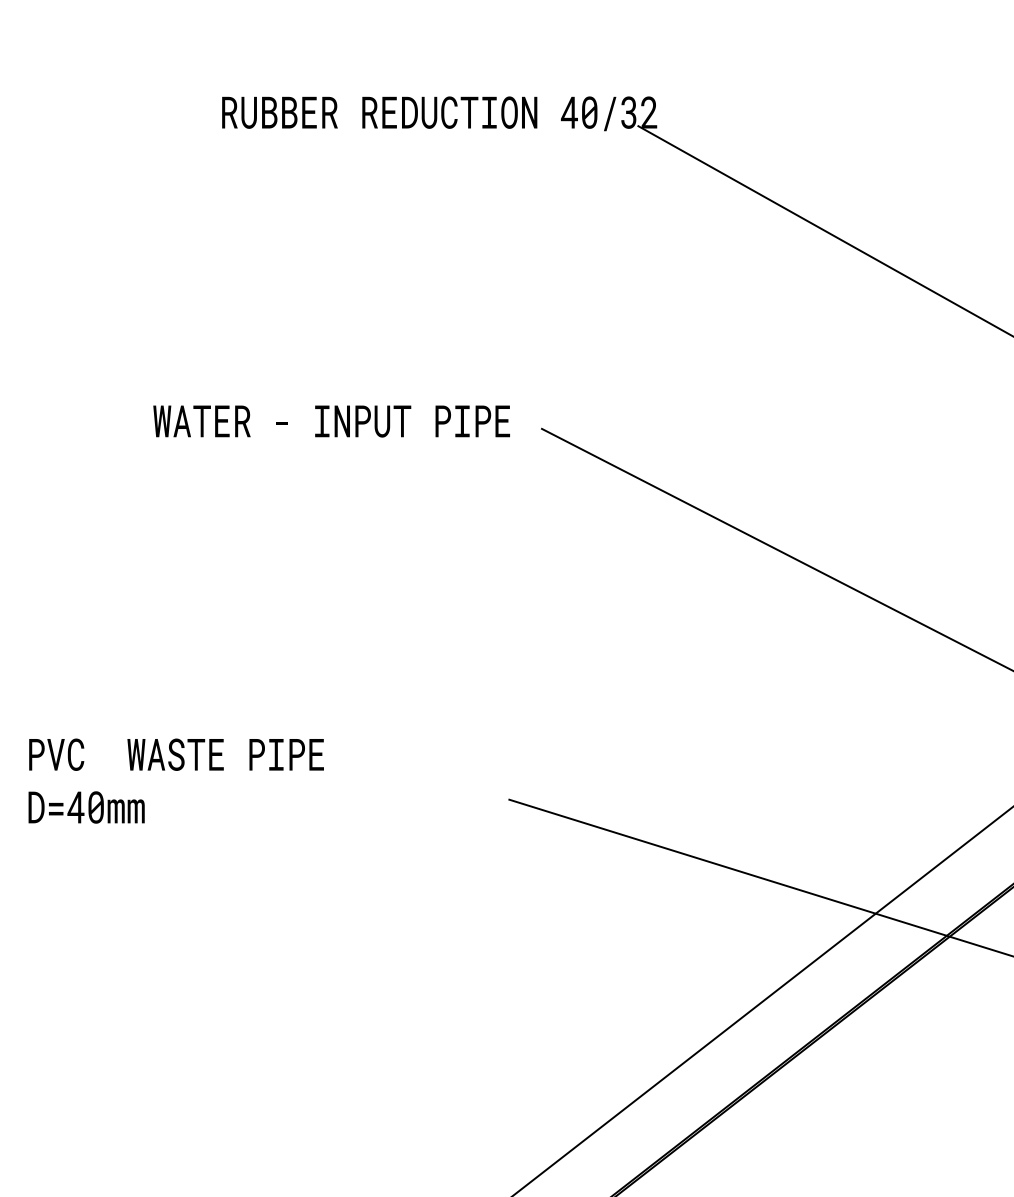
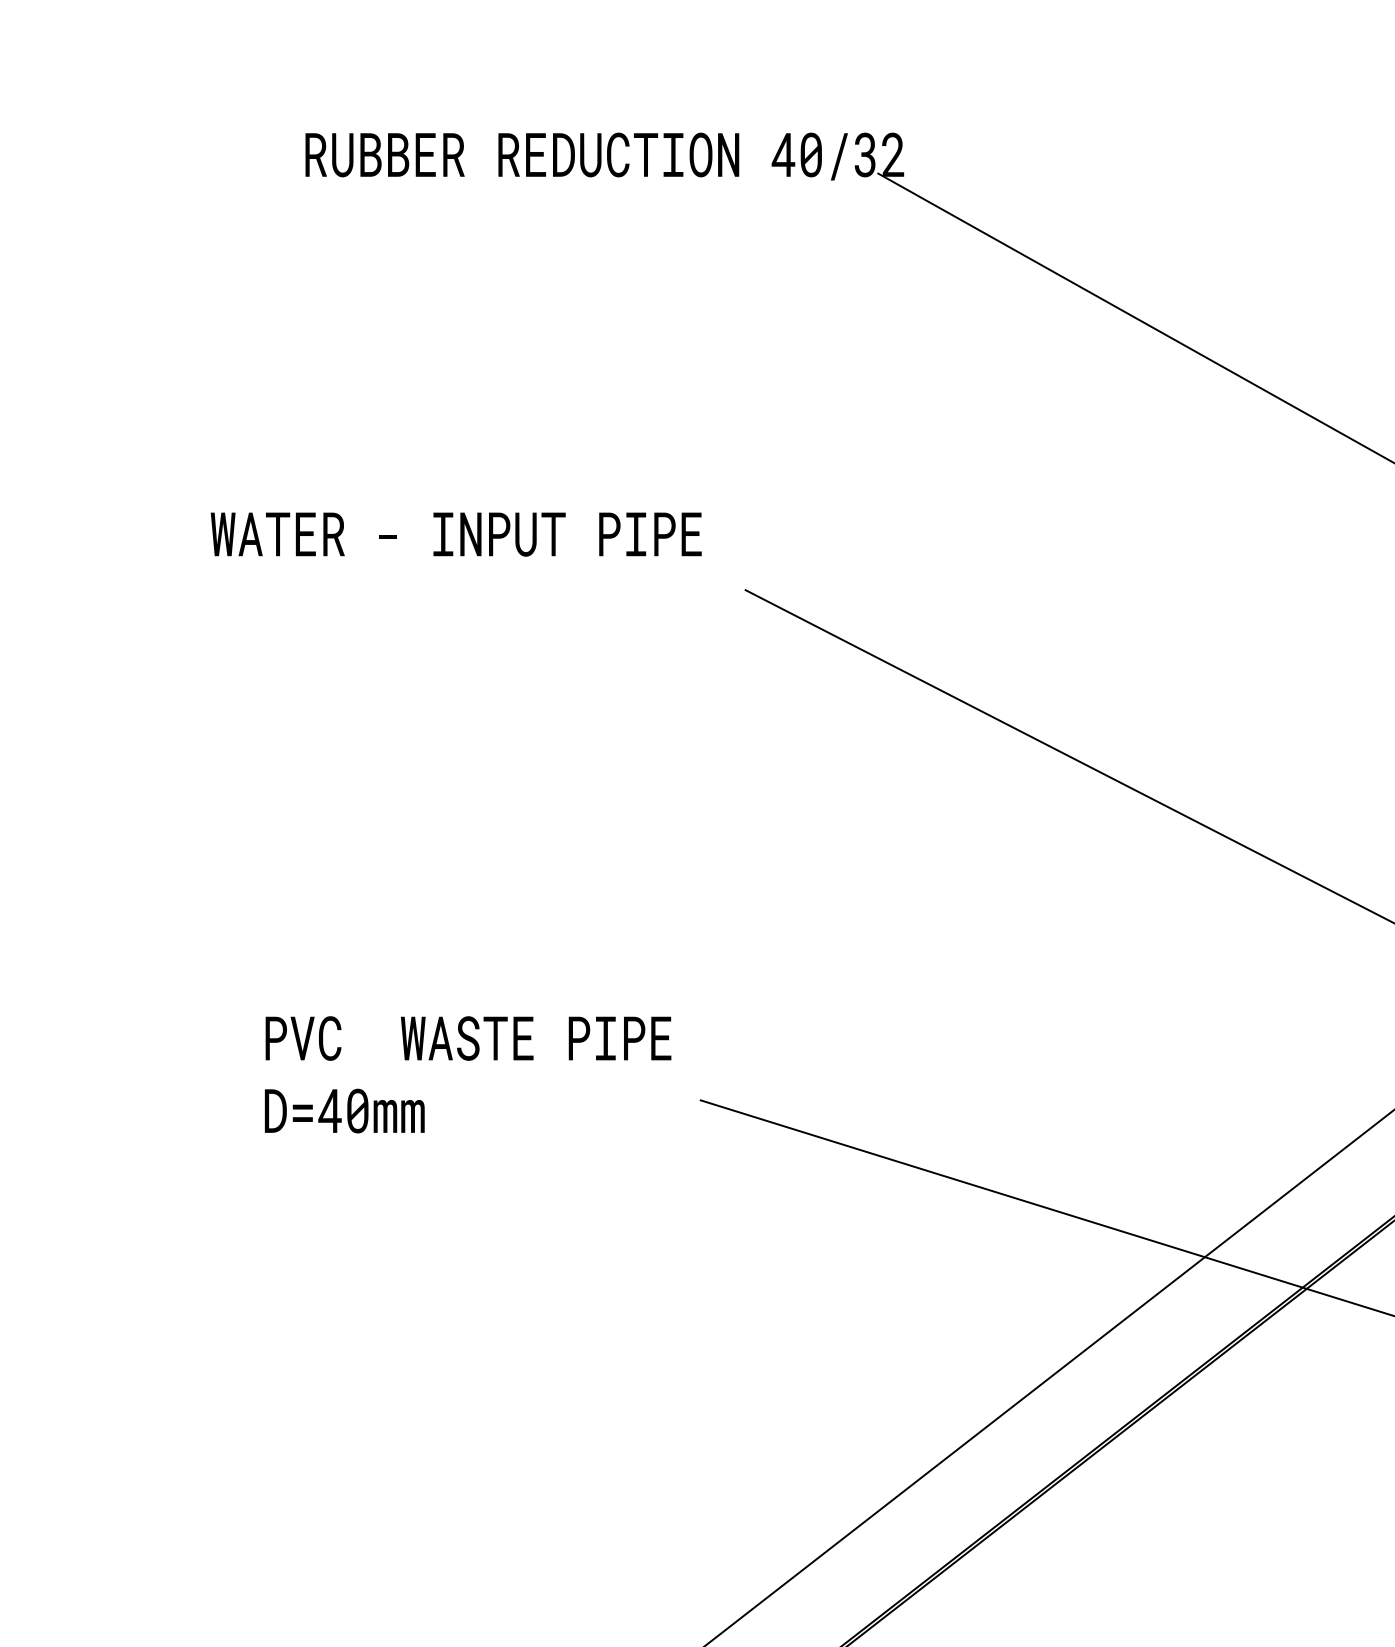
text: (331, 421) -> (456, 534), moved
text: (175, 780) -> (467, 1073), moved

